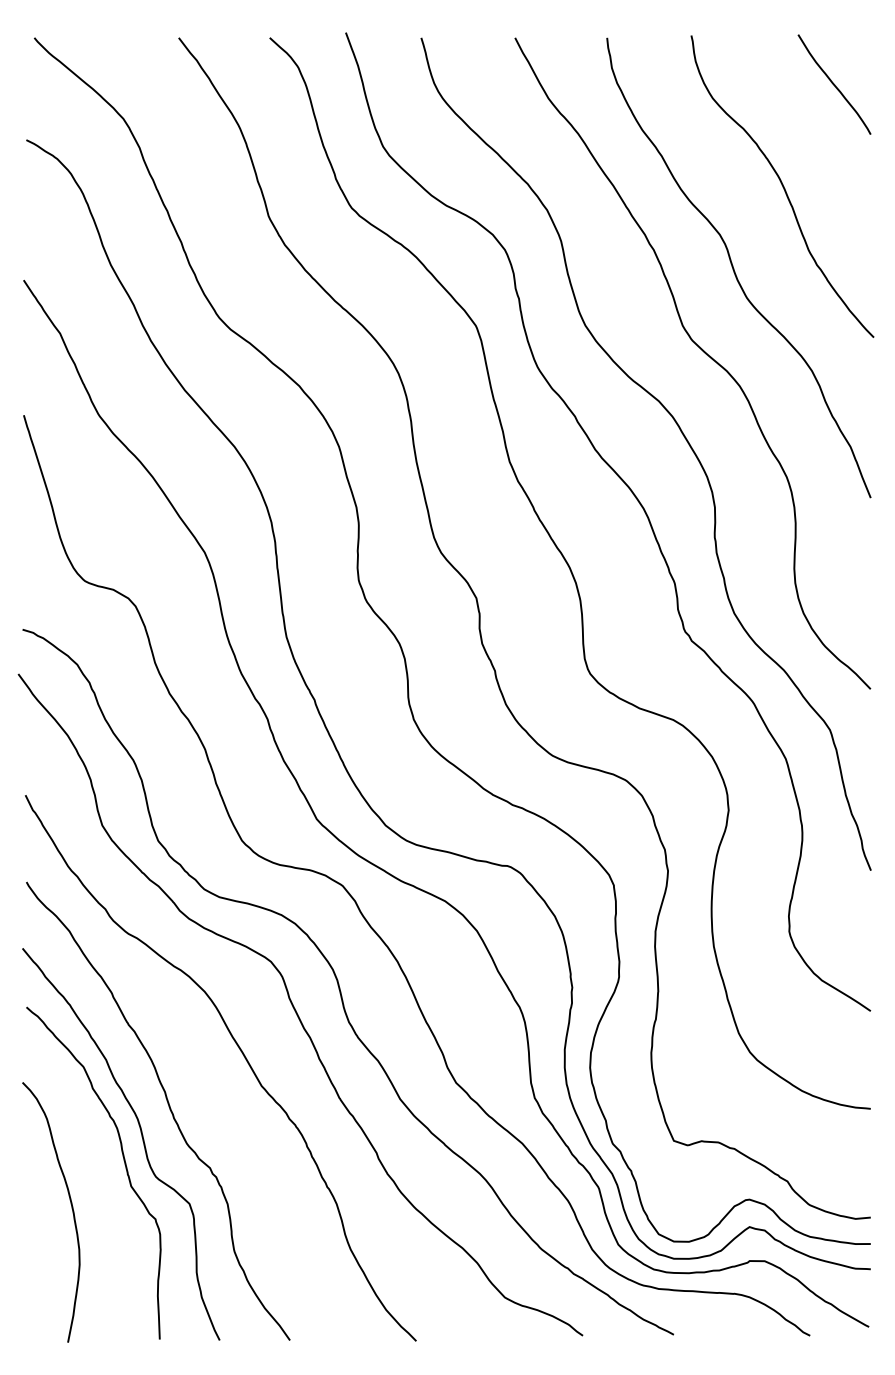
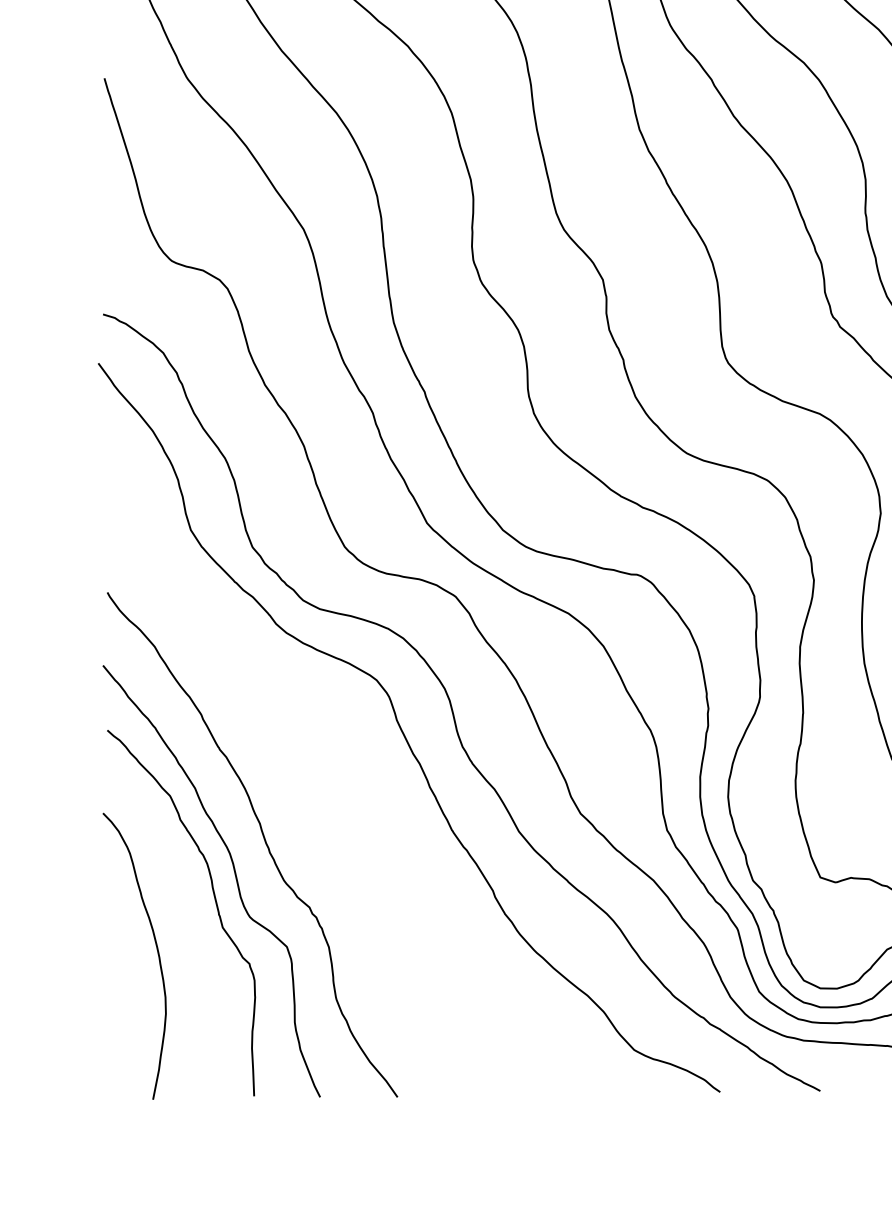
curve: (243, 1056) -> (346, 784), removed

